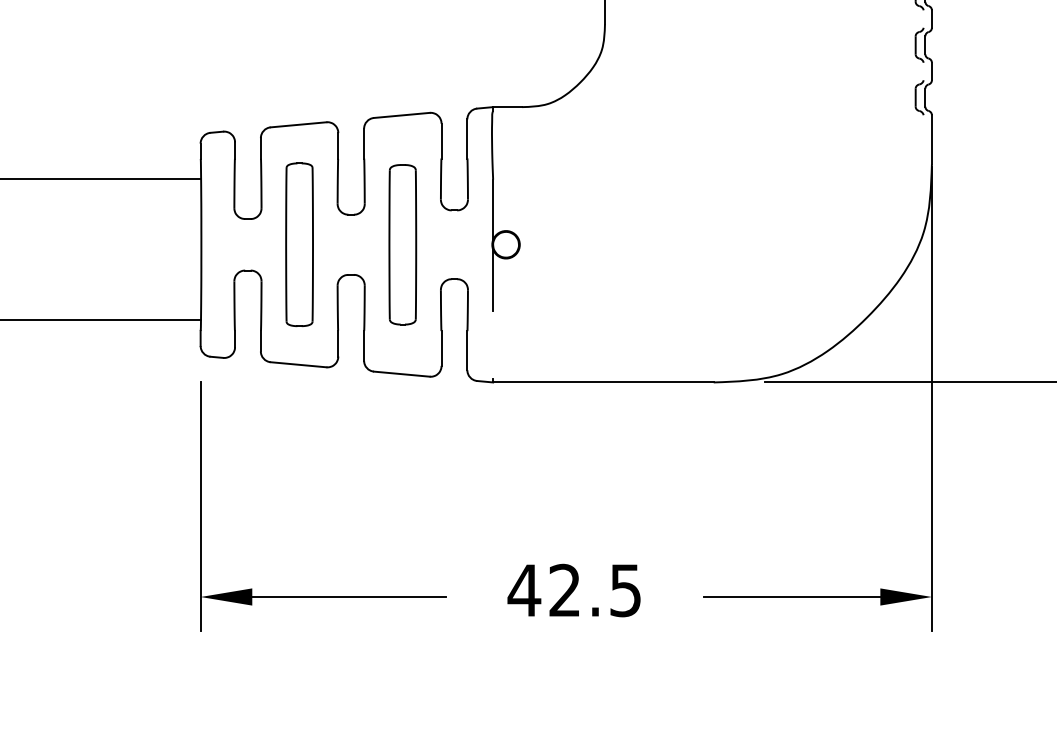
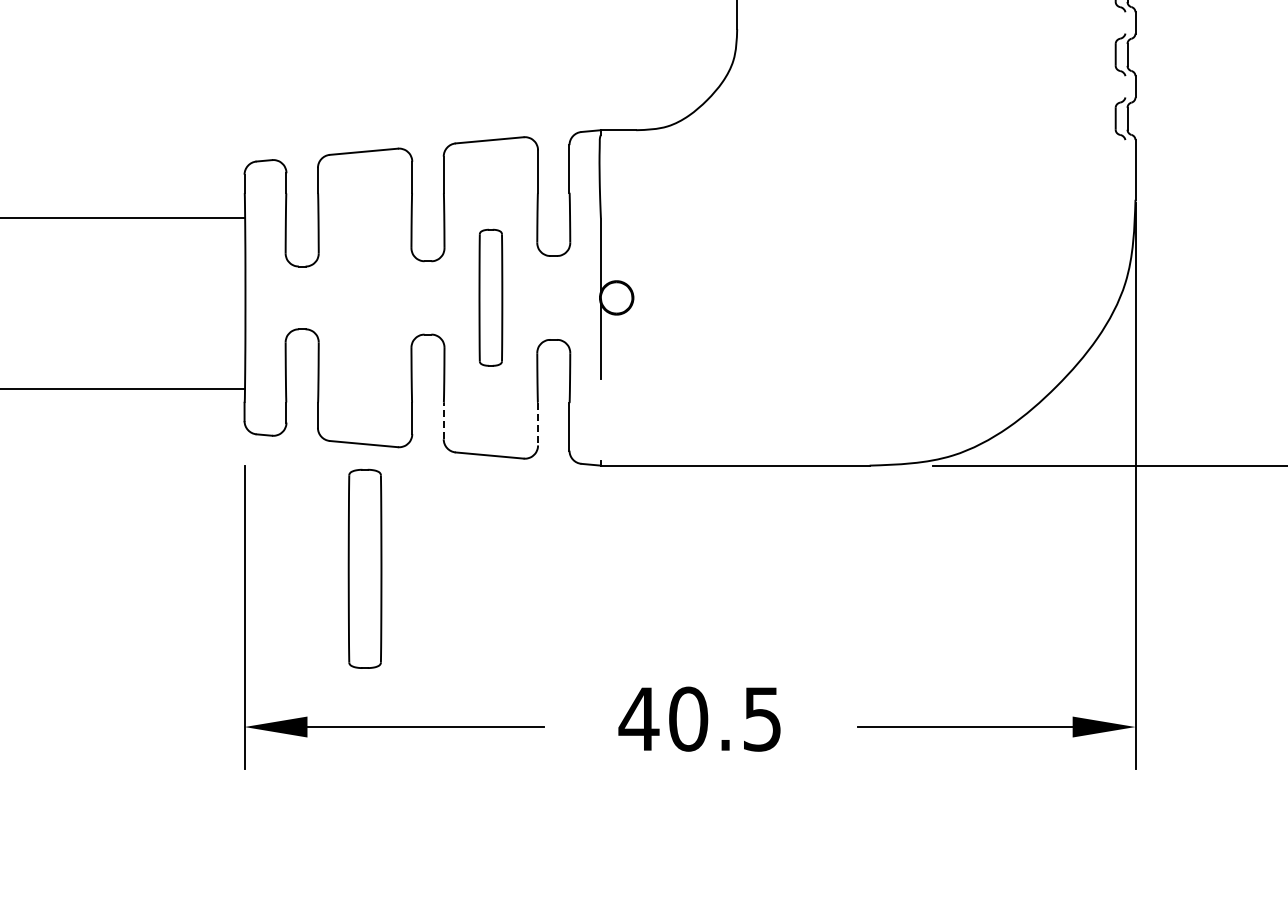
part: (299, 244) -> (364, 568), moved
part: (402, 244) -> (490, 297), size x0.7
line: (363, 345) -> (443, 420), solid -> dashed
line: (441, 348) -> (538, 424), solid -> dashed
text: (565, 589) -> (688, 718), 42.5 -> 40.5

